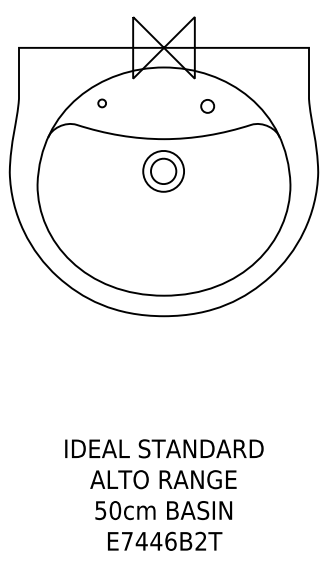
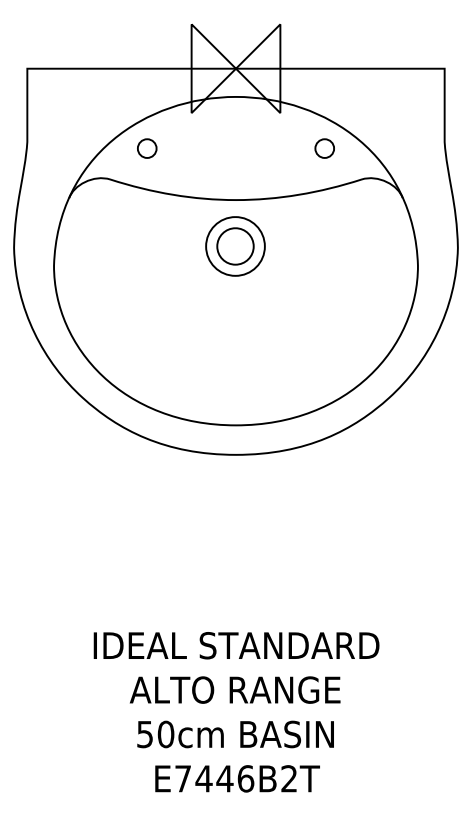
circle: (101, 103) -> (146, 148), size x1.67
circle: (207, 106) -> (324, 148), moved

